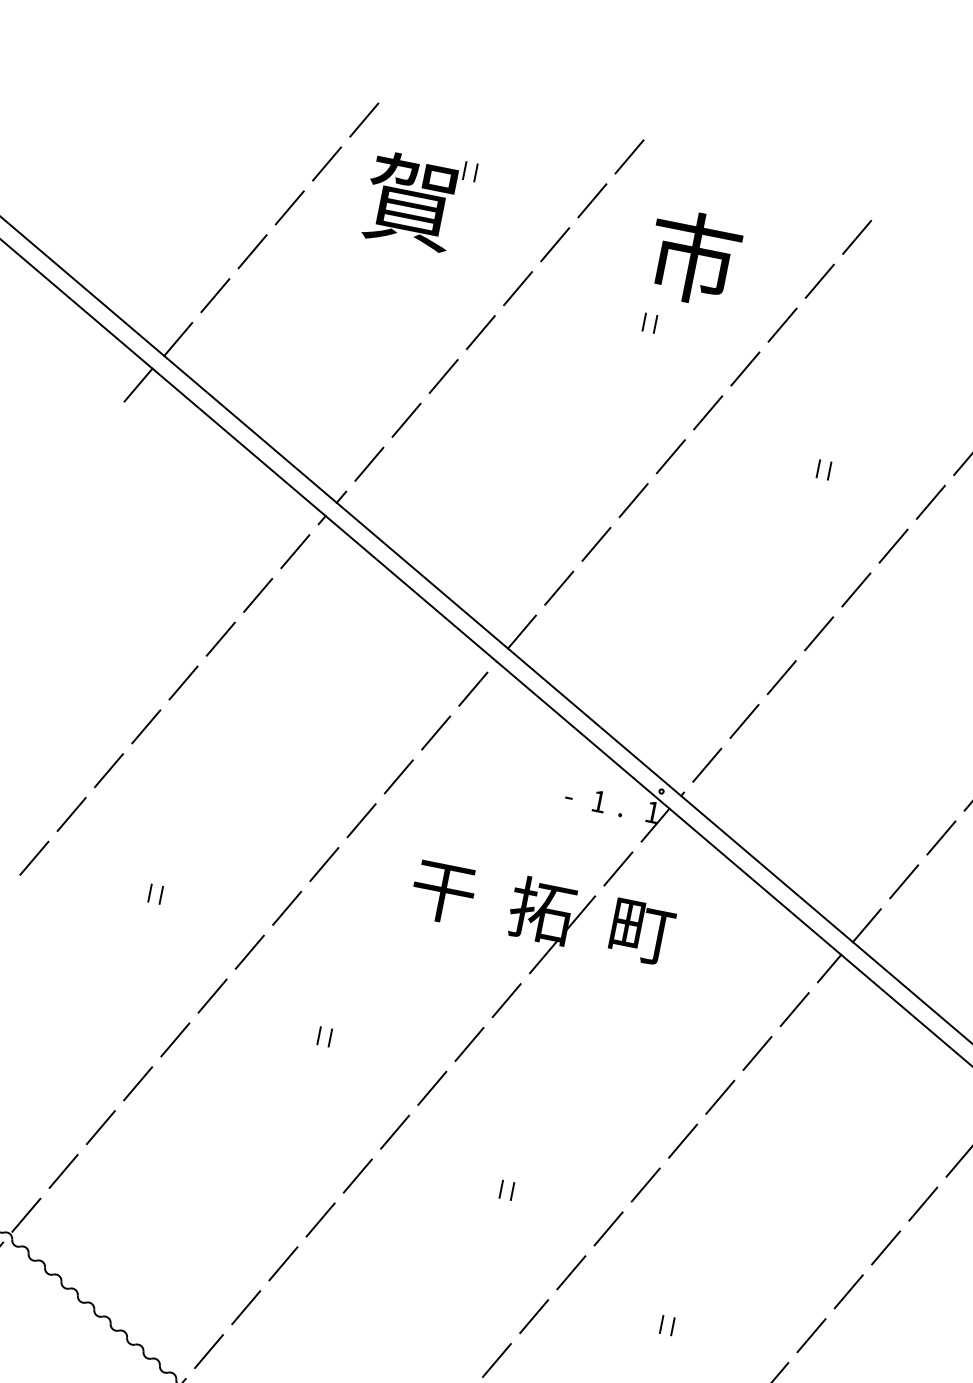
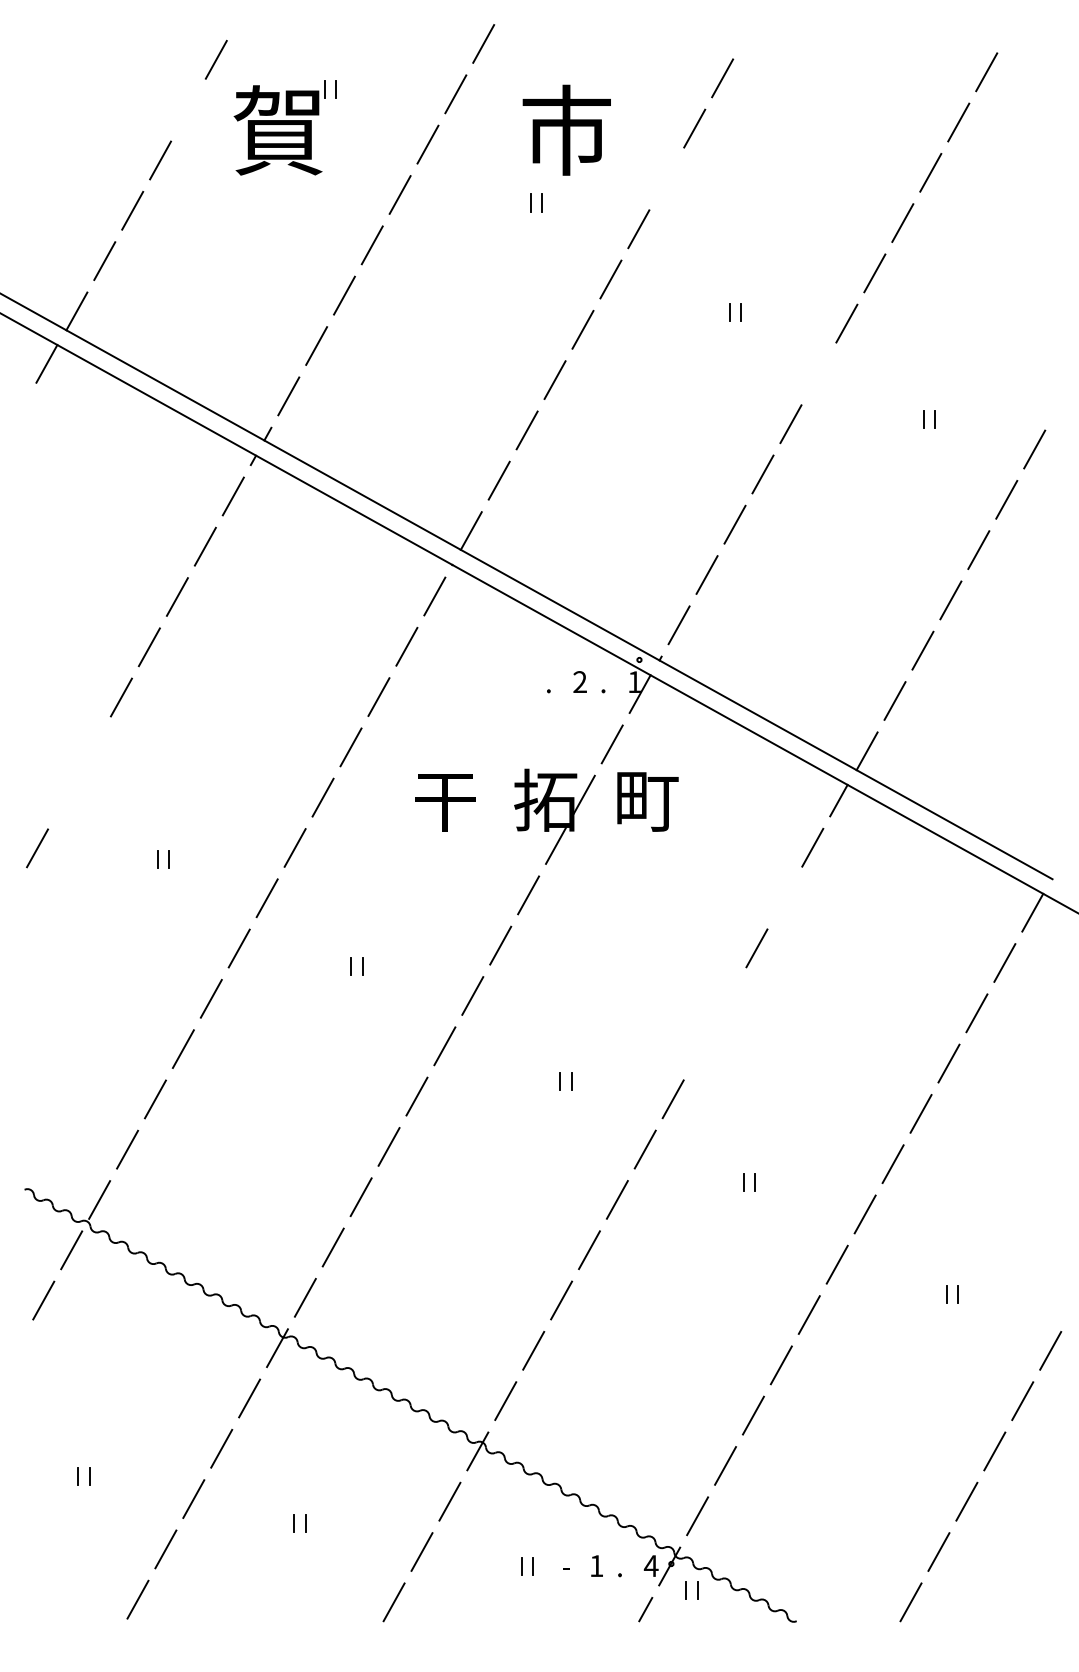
line: (326, 164) -> (187, 110), removed
line: (782, 324) -> (666, 178), removed
line: (893, 545) -> (818, 373), removed
line: (108, 770) -> (92, 747), removed
text: (598, 800) -> (579, 681), 1 -> 2
text: (567, 801) -> (549, 688), - -> .
line: (71, 813) -> (65, 797), removed
line: (757, 1052) -> (784, 897), removed
line: (682, 1140) -> (728, 998), removed
line: (645, 1184) -> (700, 1048), removed

